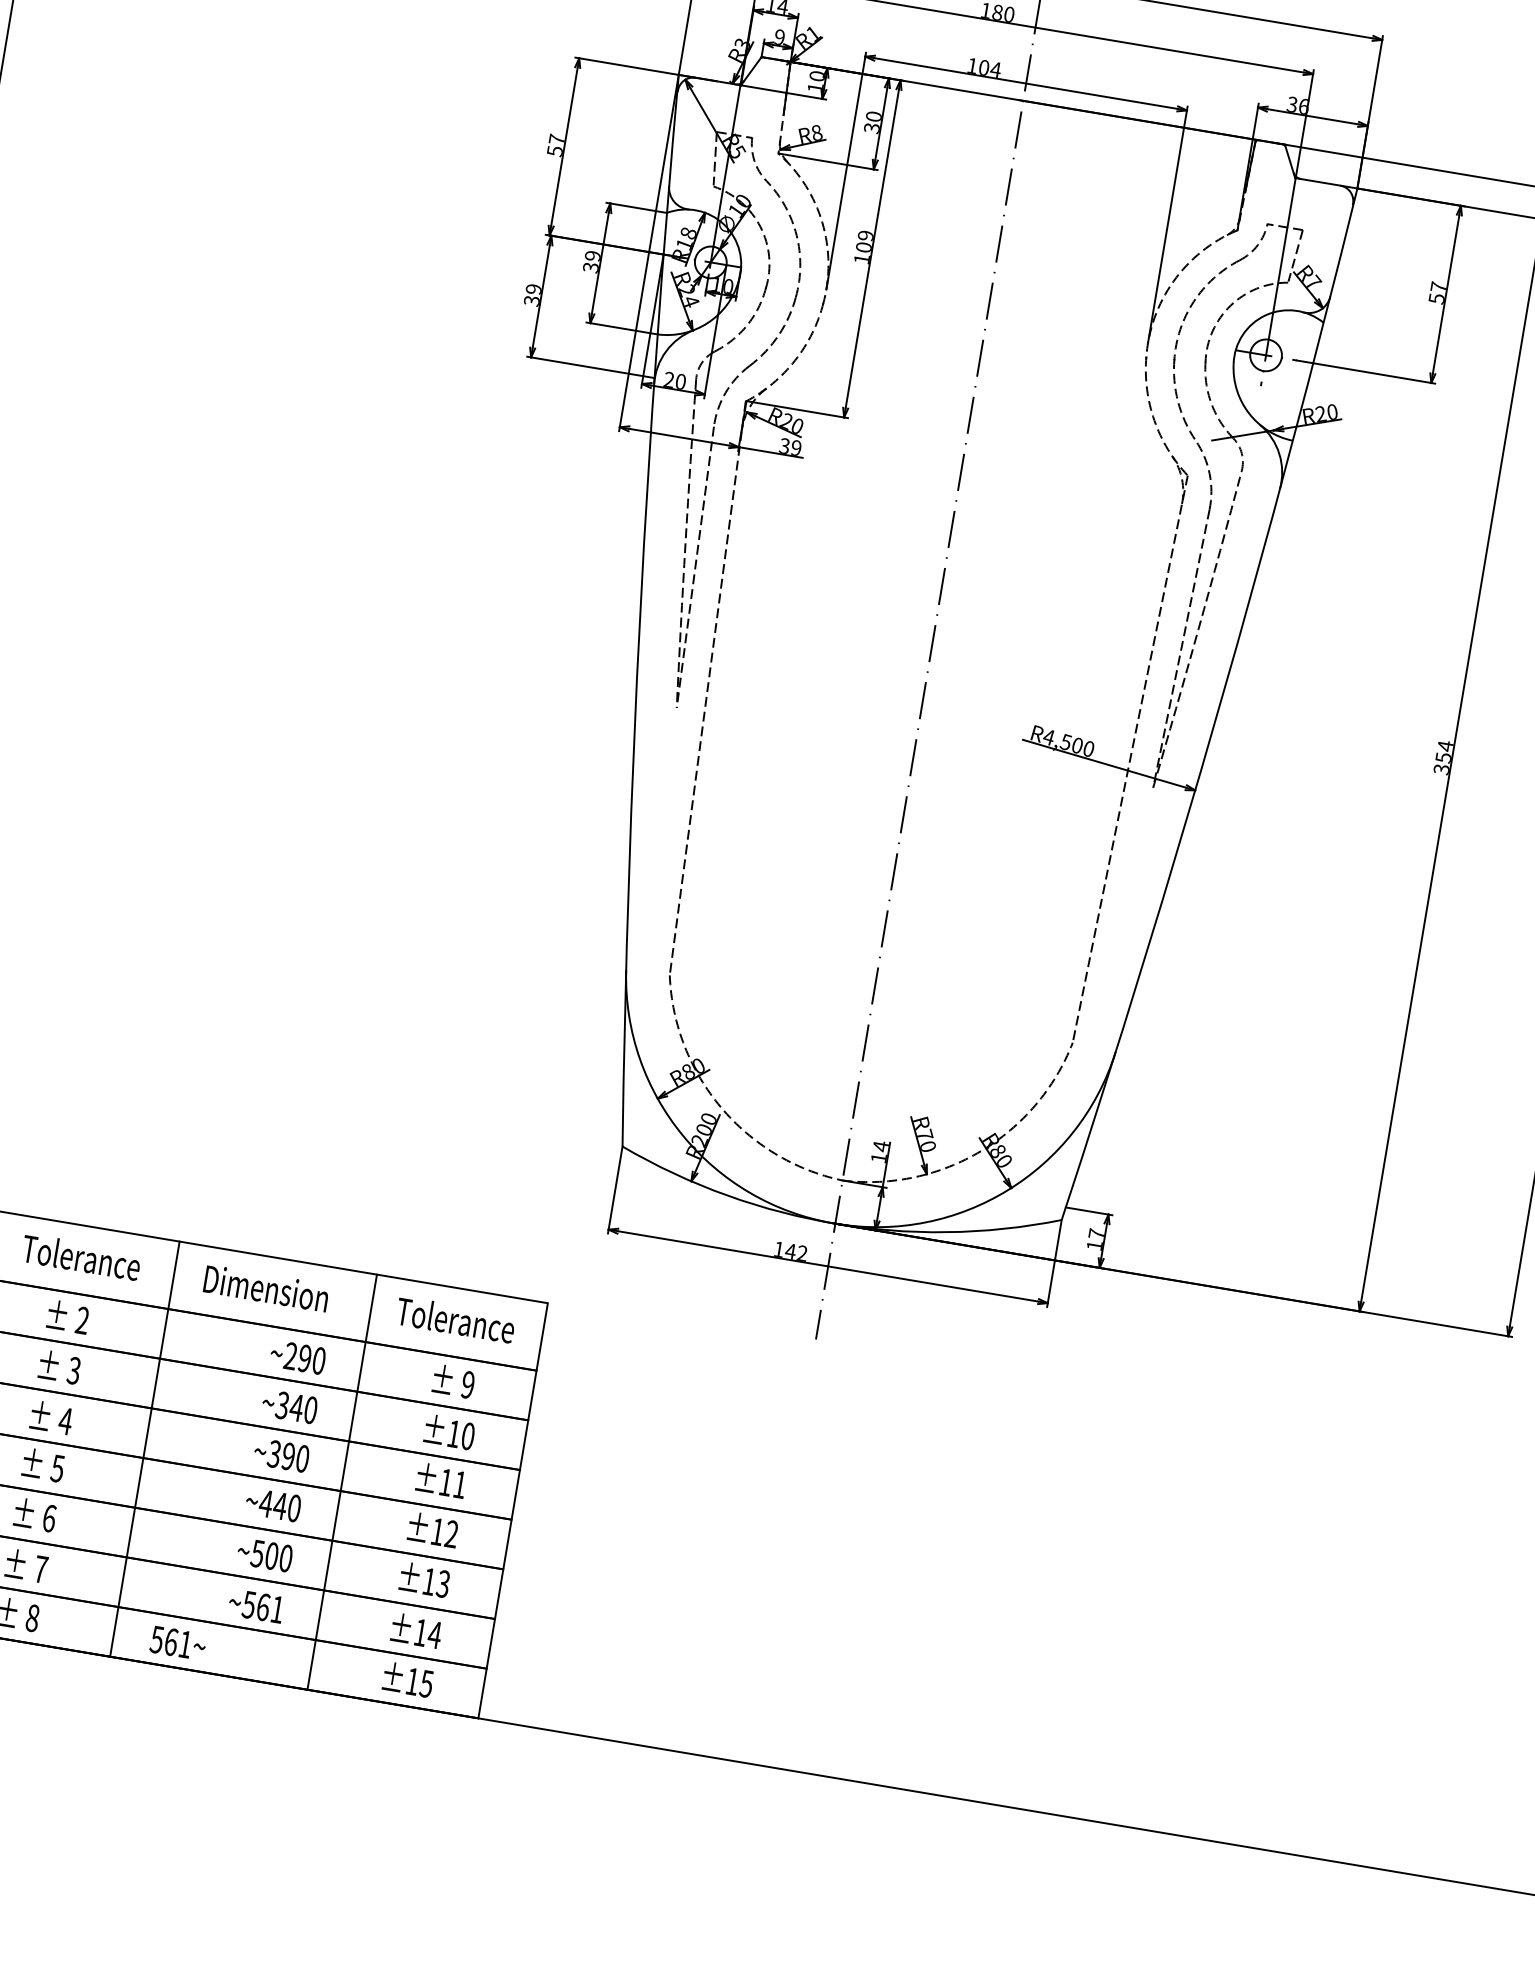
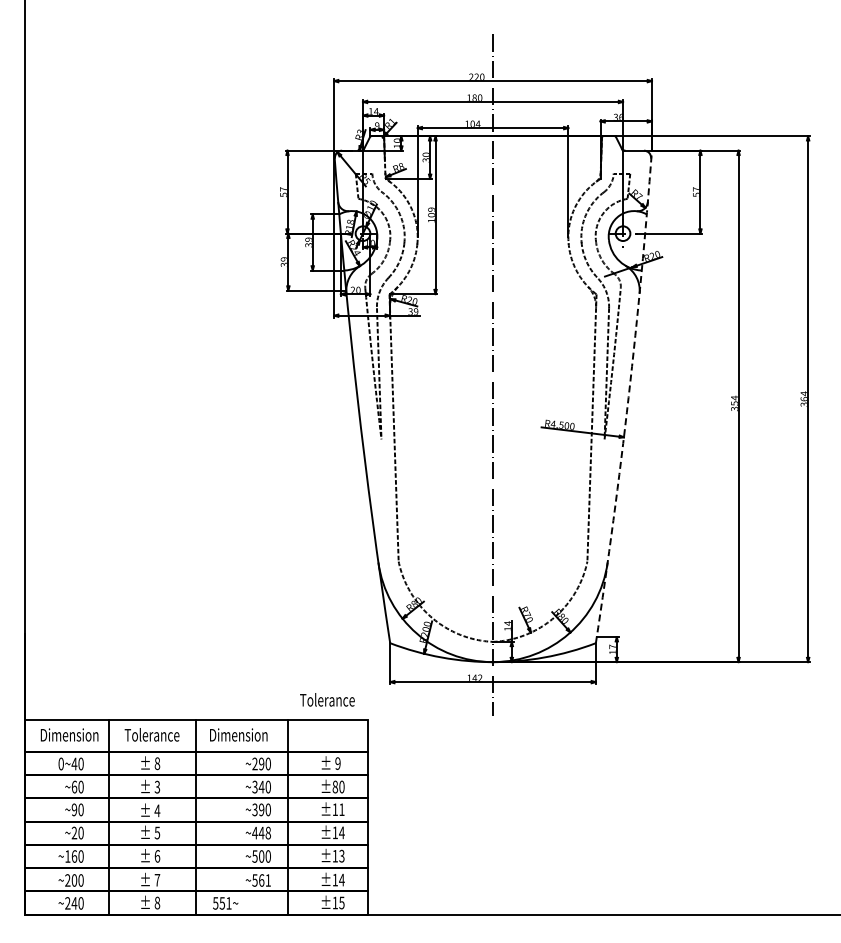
arc: (1219, 707) -> (628, 397), solid -> dashed
text: (456, 1319) -> (327, 699), moved
text: (82, 1320) -> (157, 763), 2 -> 8
text: (454, 1432) -> (335, 786), ±10 -> ±80
text: (292, 1509) -> (267, 833), ~440 -> ~448
text: (450, 1533) -> (341, 832), ±12 -> ±14
text: (171, 1642) -> (222, 903), 561~ -> 551~

